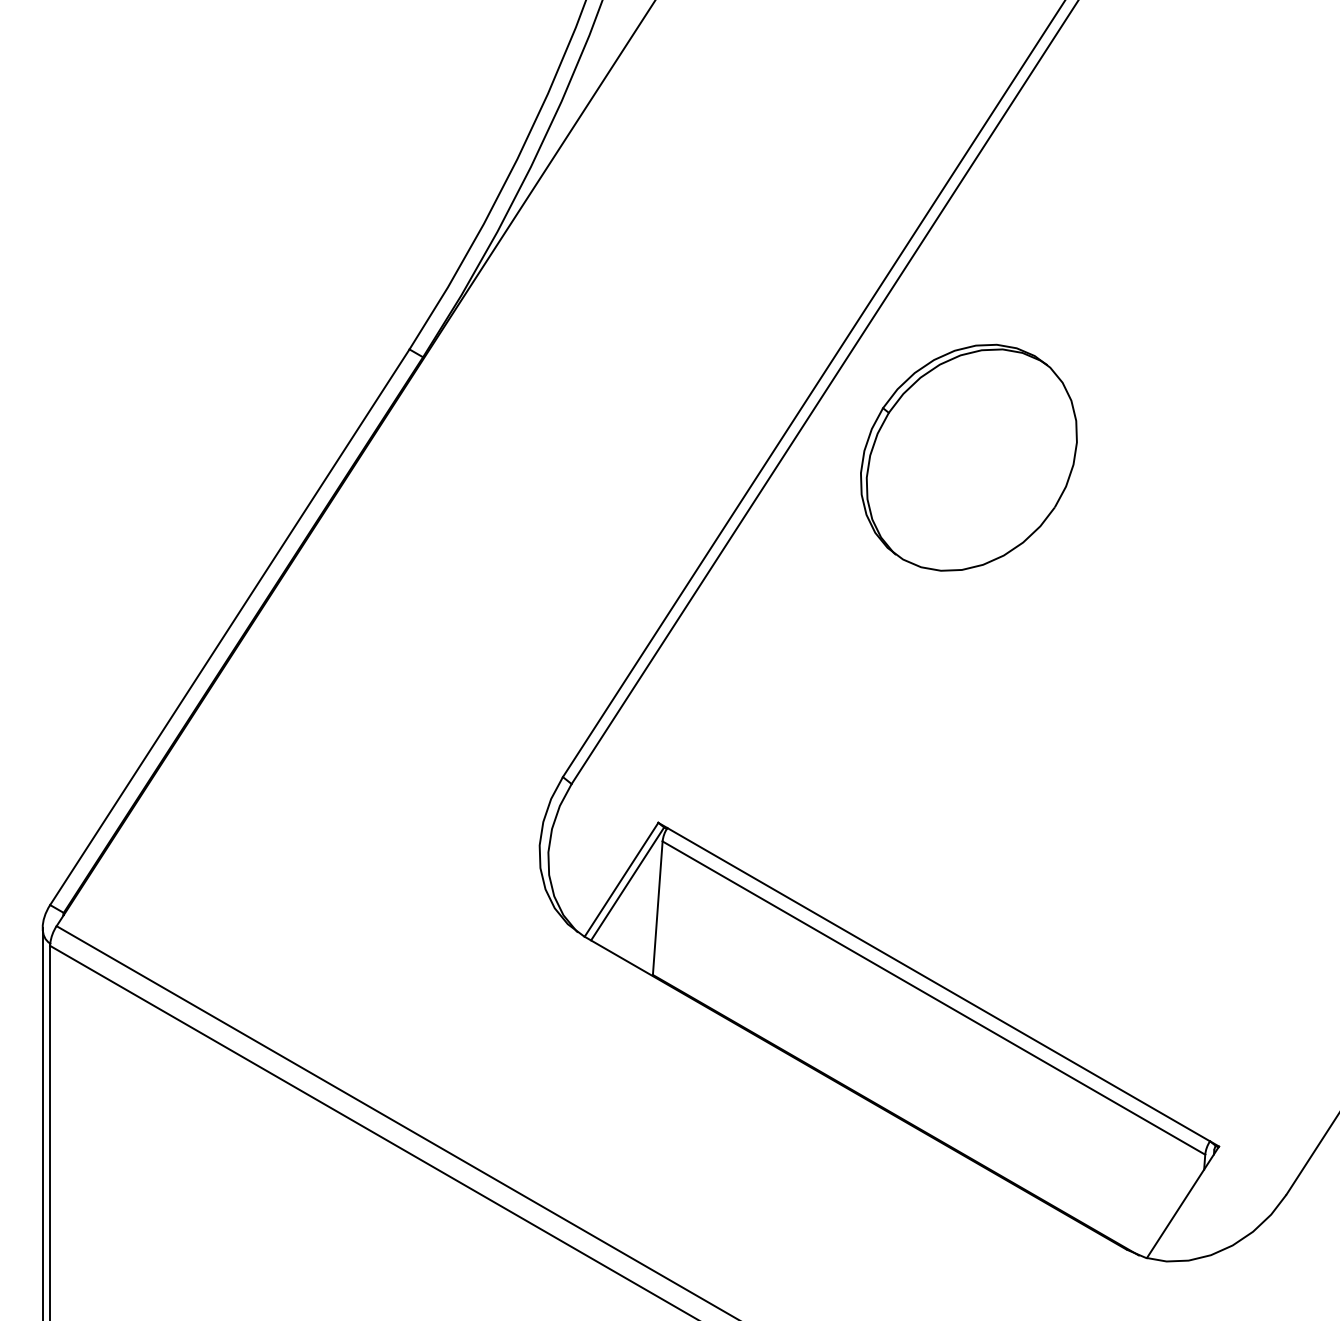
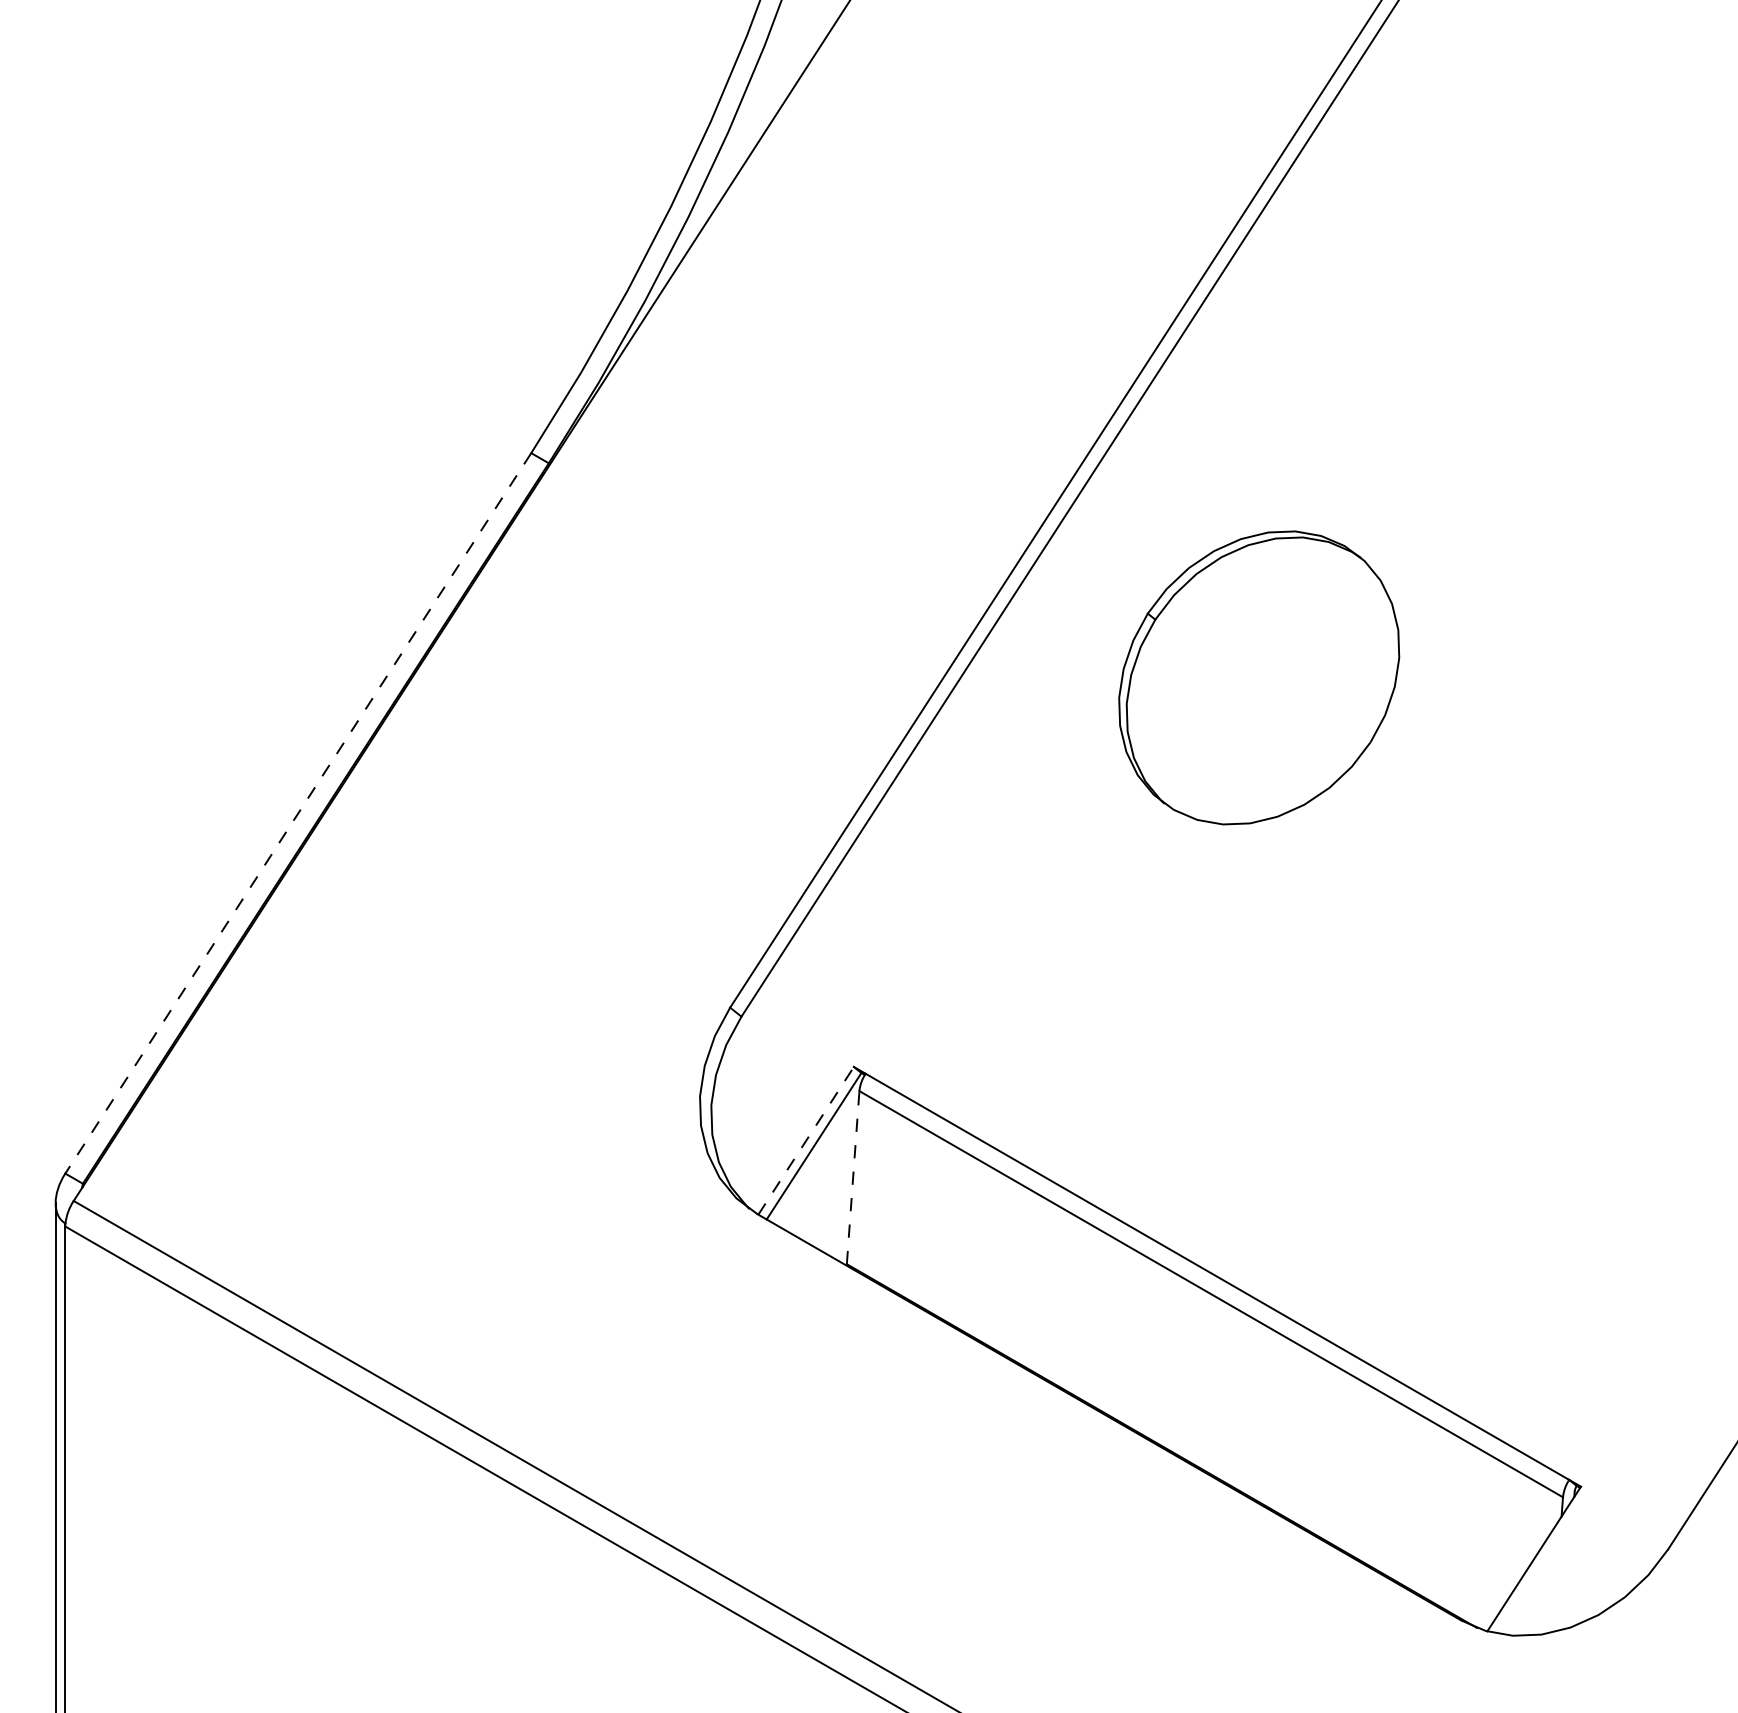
part: (968, 457) -> (1258, 677), moved
line: (229, 627) -> (297, 813), solid -> dashed
line: (621, 879) -> (806, 1140), solid -> dashed
line: (657, 908) -> (852, 1178), solid -> dashed

